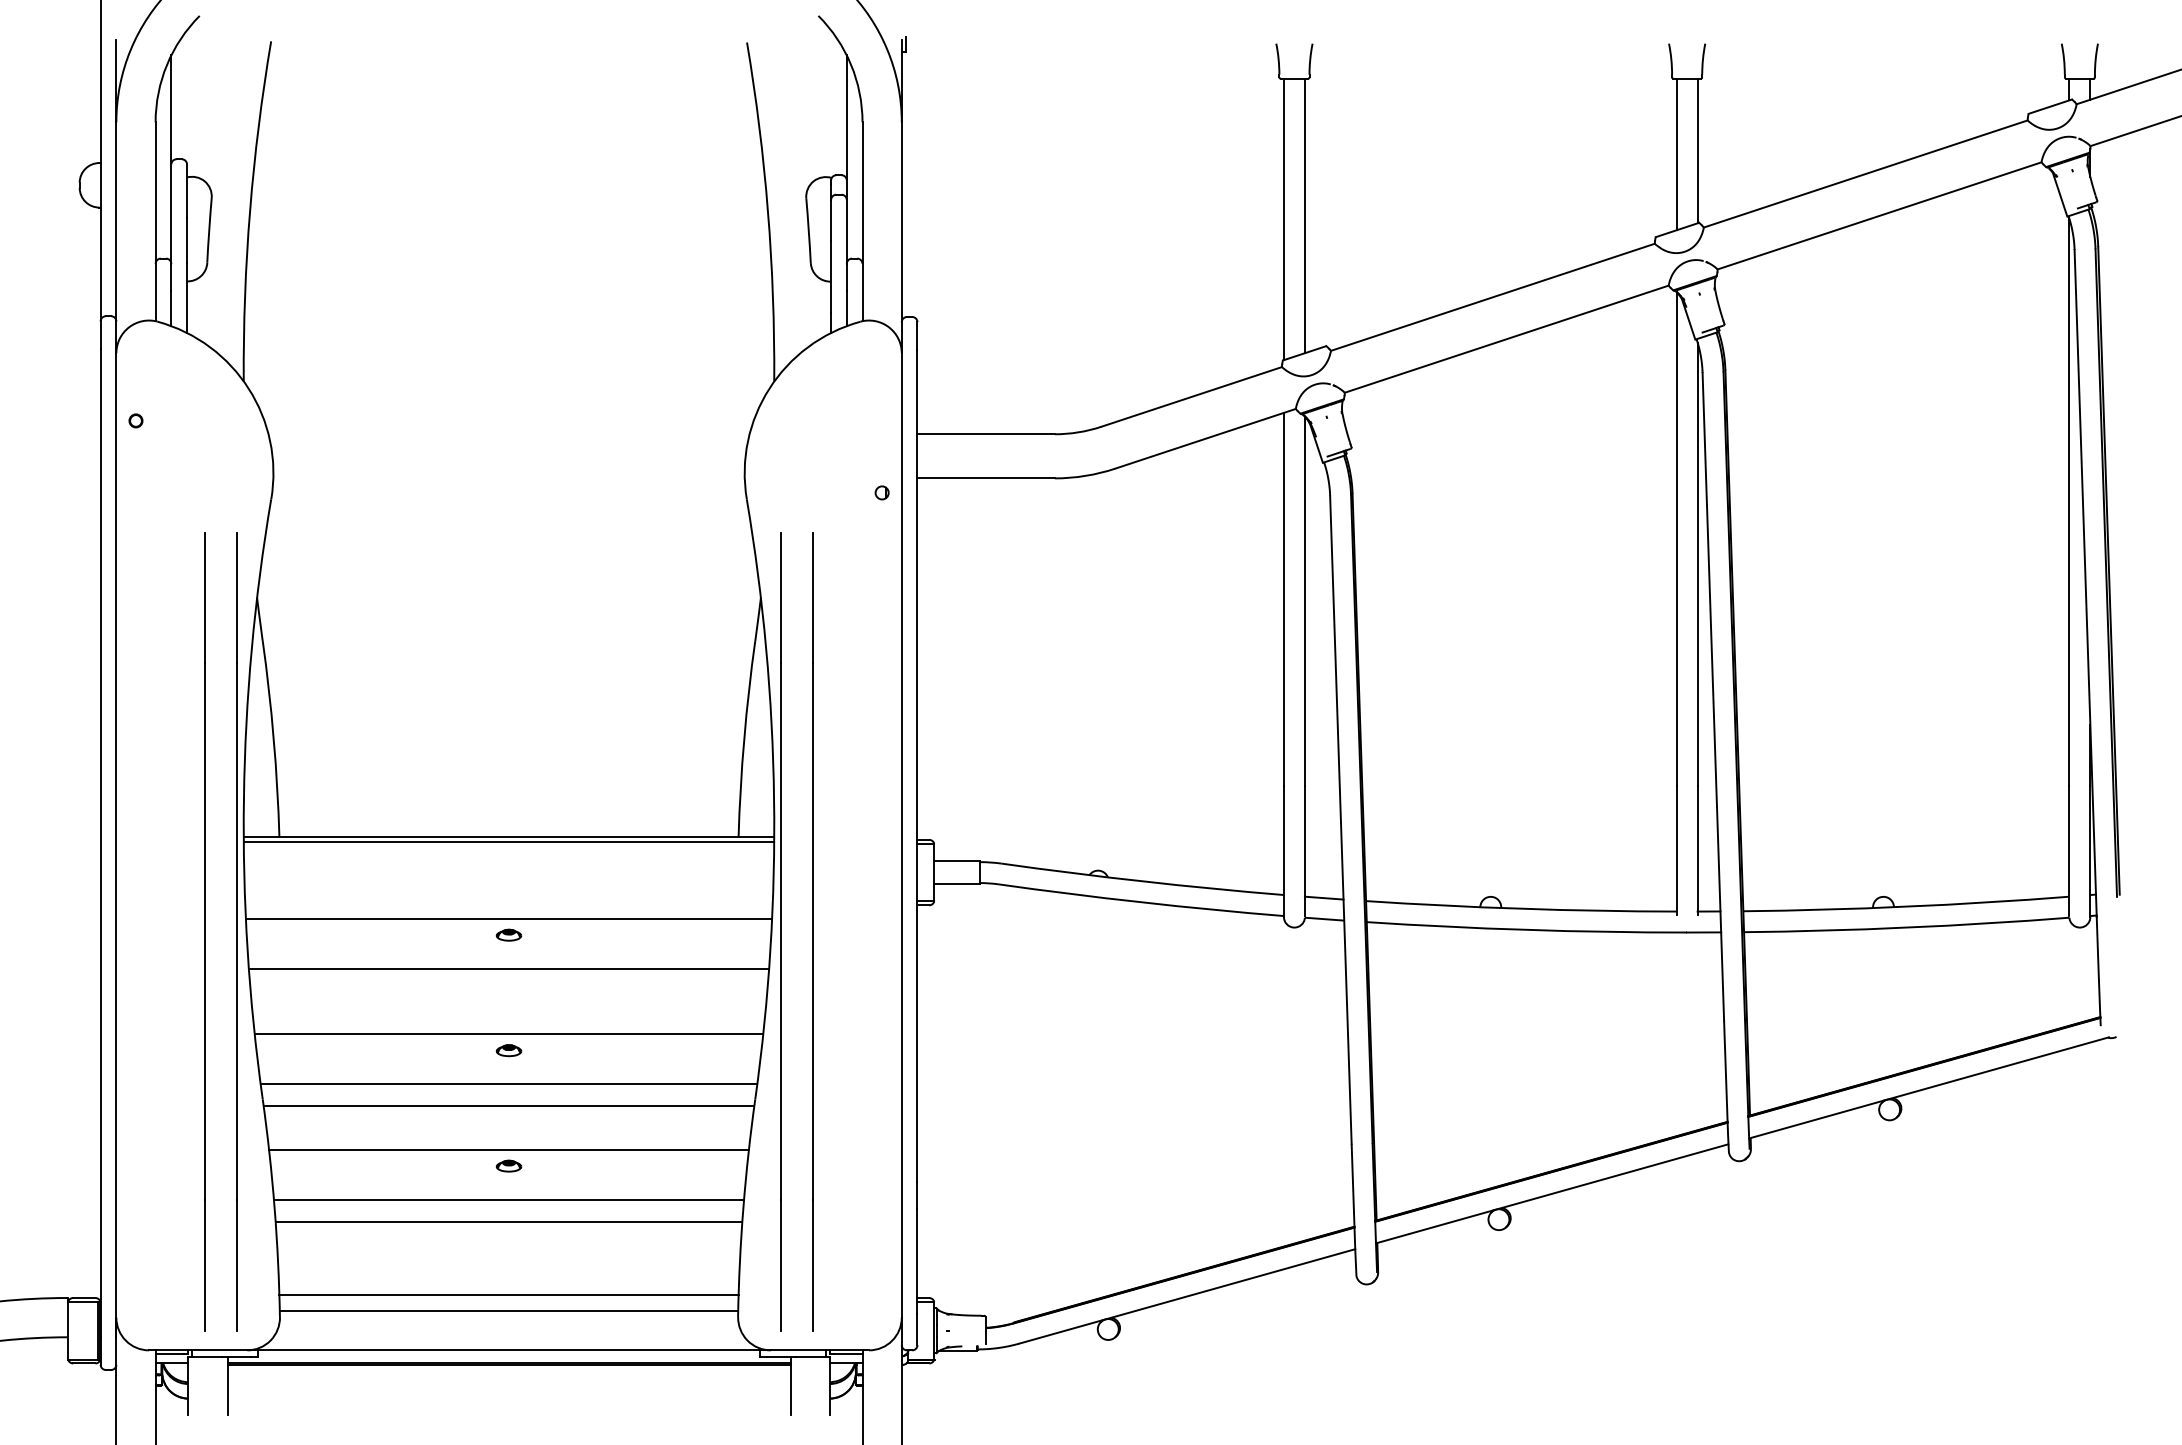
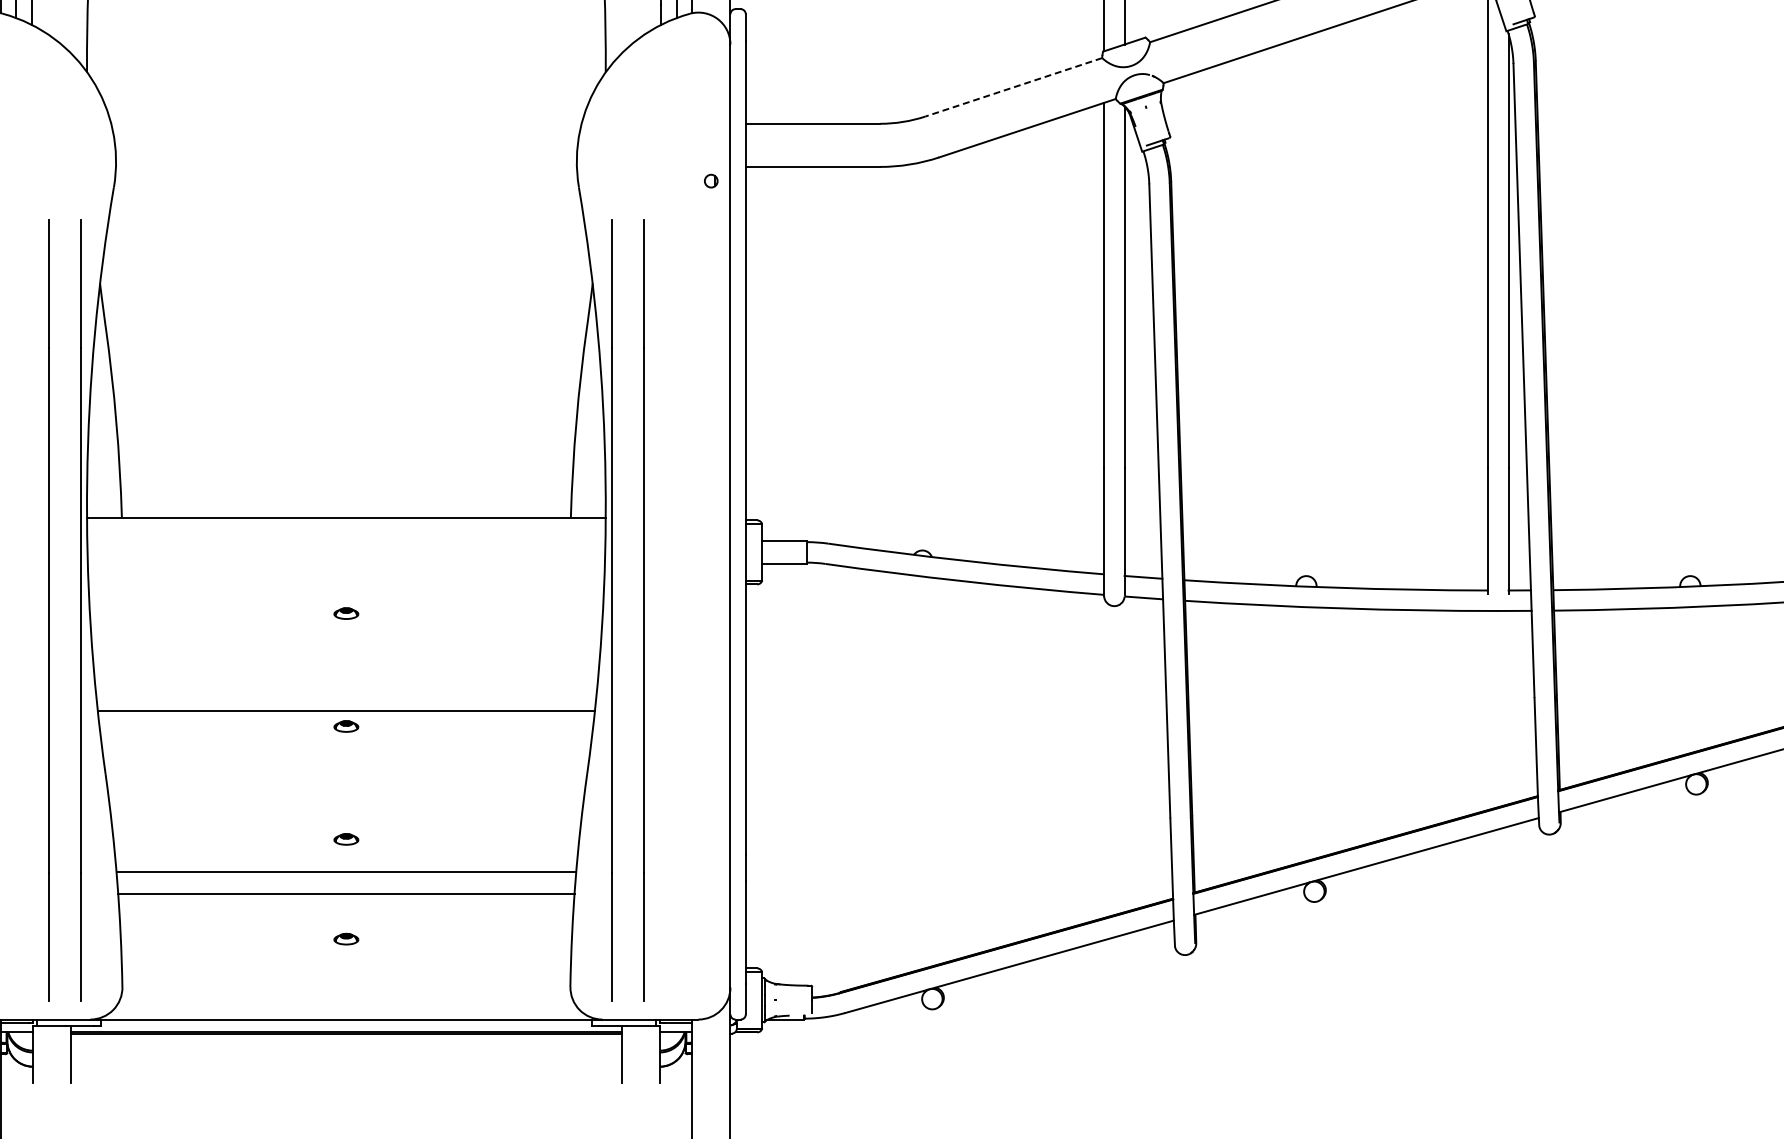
line: (1191, 397) -> (1013, 87), solid -> dashed
line: (508, 842) -> (345, 522), removed
line: (508, 918) -> (345, 597), removed
line: (508, 968) -> (345, 646), removed
line: (508, 1084) -> (345, 759), removed
line: (508, 1106) -> (345, 781), removed
line: (509, 1149) -> (346, 823), removed
part: (508, 1267) -> (345, 938), added
line: (508, 1295) -> (345, 965), removed
line: (508, 1311) -> (345, 981), removed

